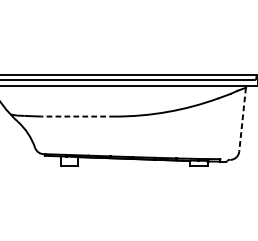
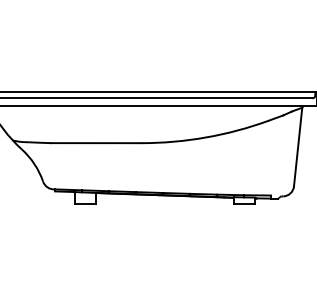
line: (77, 116) -> (95, 143), dashed -> solid
line: (242, 120) -> (298, 147), dashed -> solid

